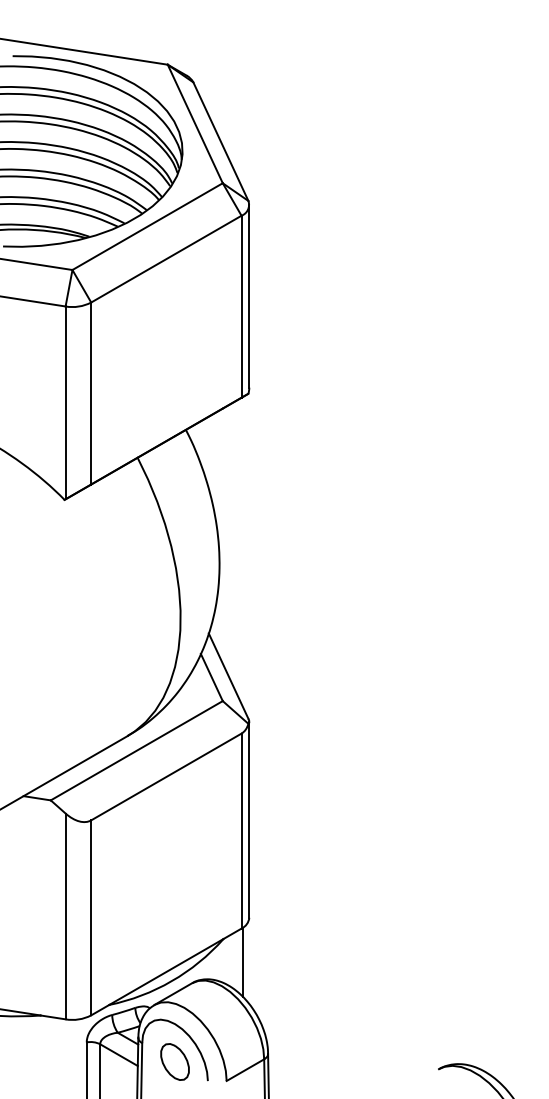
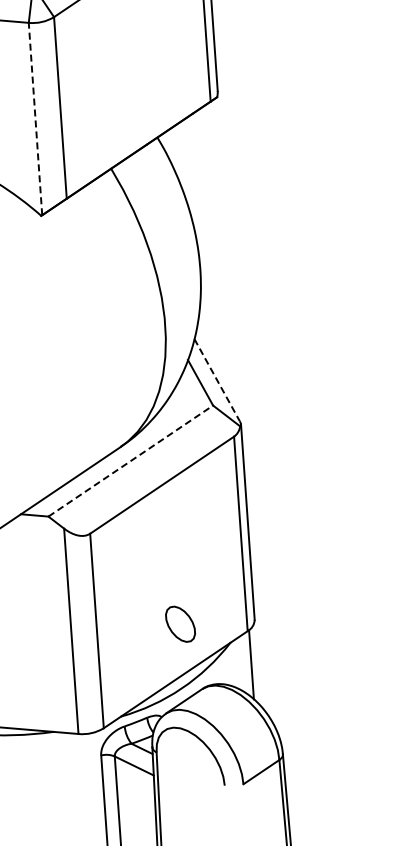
line: (65, 402) -> (35, 118), solid -> dashed
line: (228, 676) -> (217, 380), solid -> dashed
line: (137, 750) -> (131, 460), solid -> dashed
part: (174, 1061) -> (179, 623), moved

